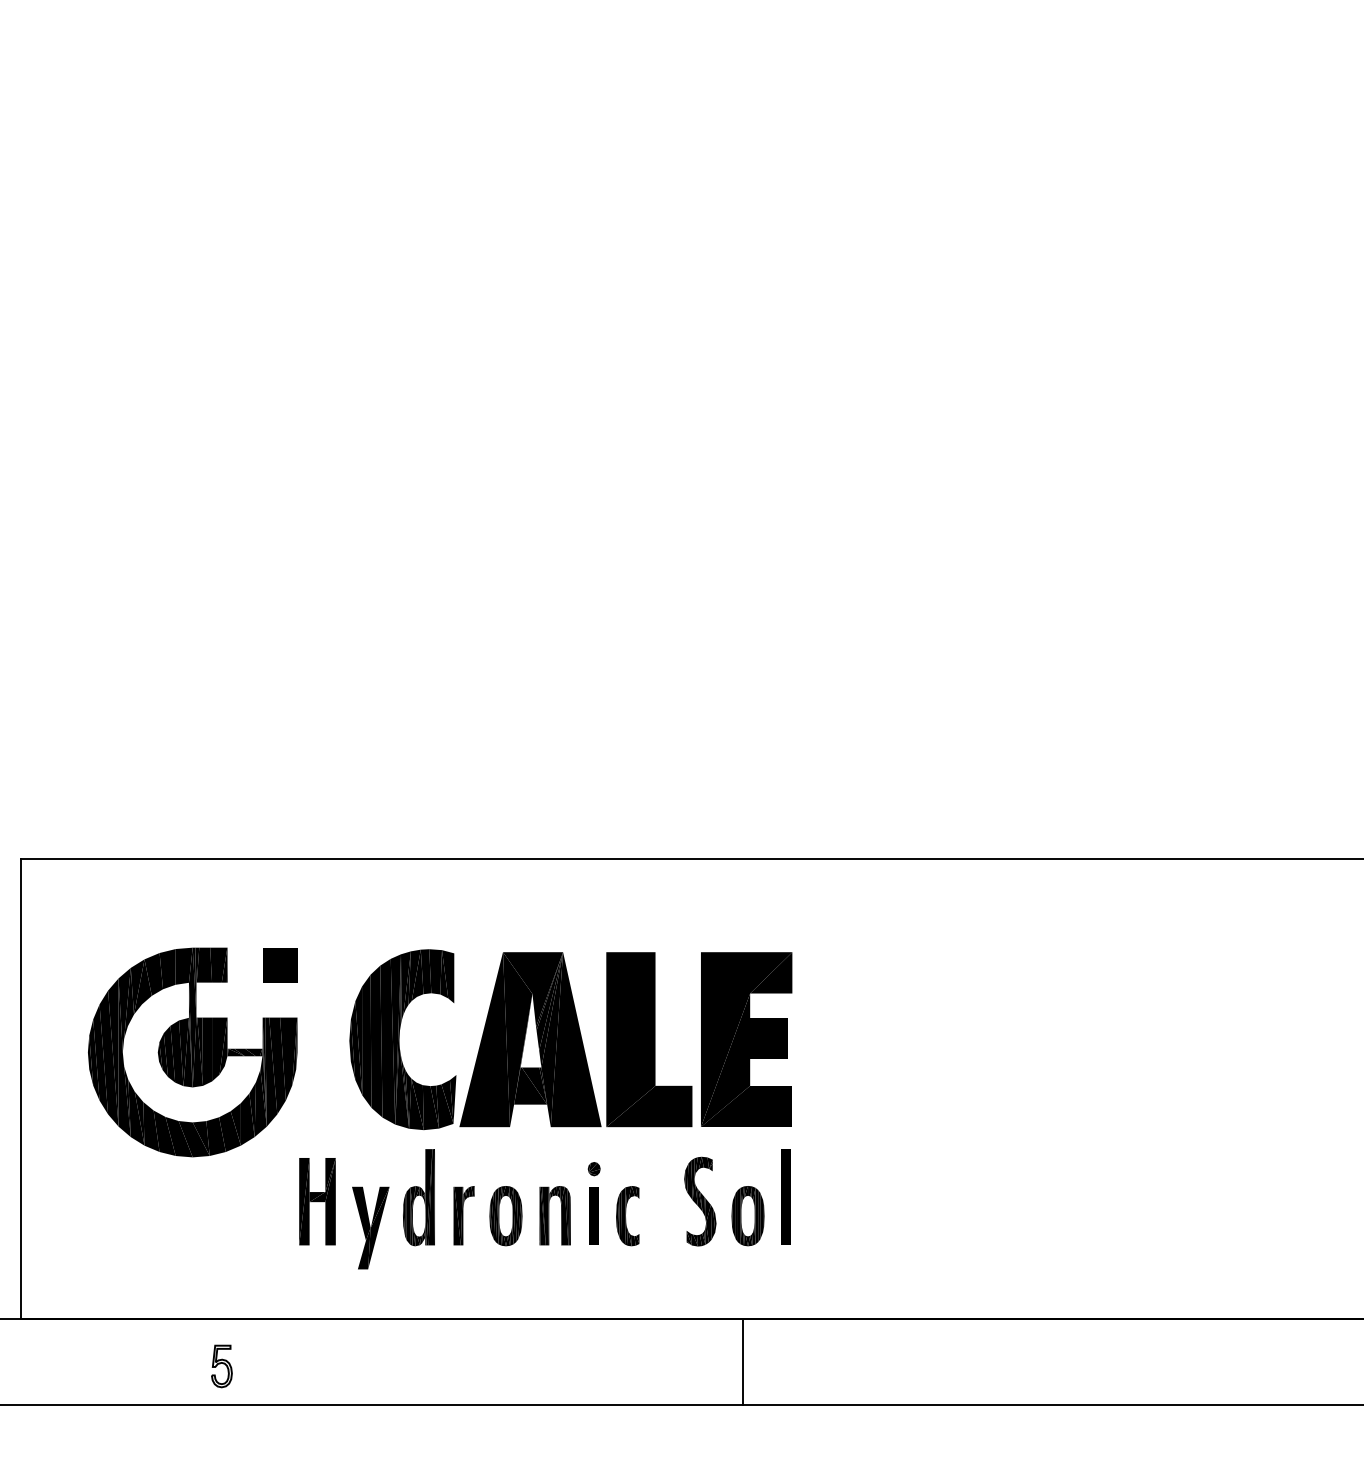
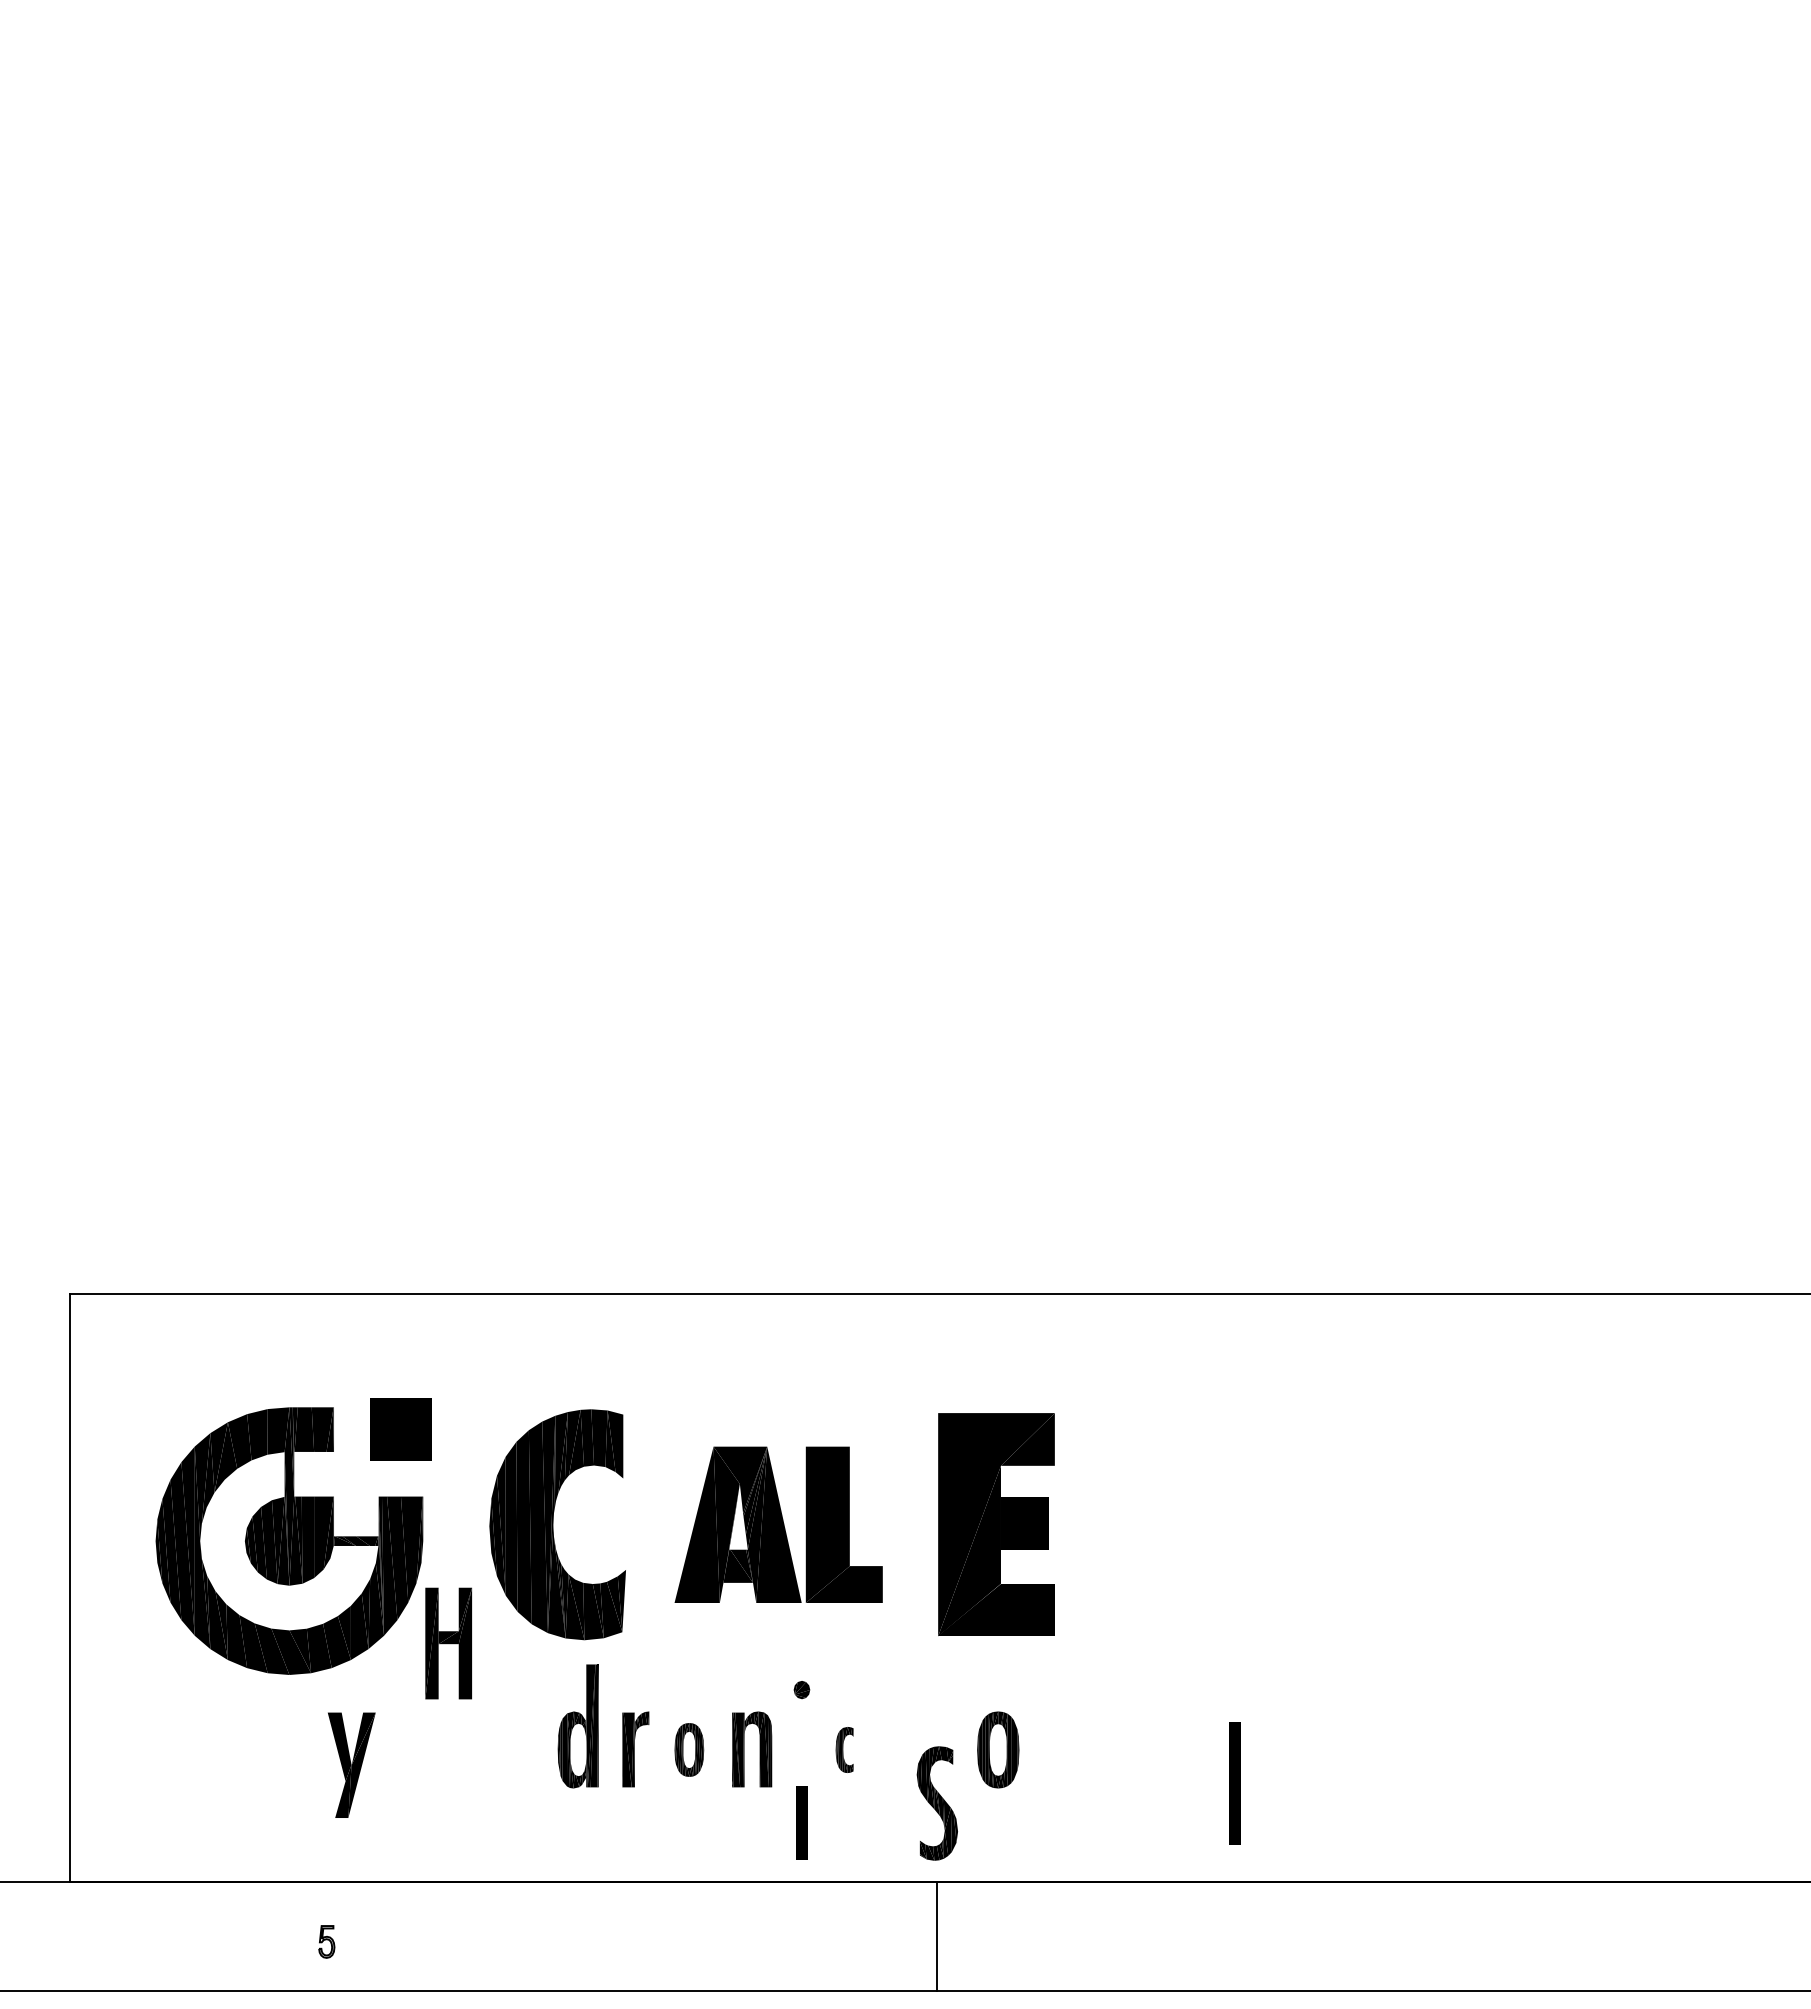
part: (279, 965) -> (400, 1429), size x1.4
part: (575, 1039) -> (778, 1524), size x0.7
part: (785, 1196) -> (1234, 1783), moved
part: (317, 1201) -> (448, 1643), moved
part: (699, 1201) -> (936, 1803), moved
part: (506, 1215) -> (689, 1749), size x0.7
part: (593, 1215) -> (801, 1822), moved
part: (627, 1215) -> (844, 1749), size x0.6
part: (370, 1227) -> (351, 1764), moved
line: (743, 1361) -> (937, 1935), moved
part: (221, 1366) -> (326, 1941), size x0.6

